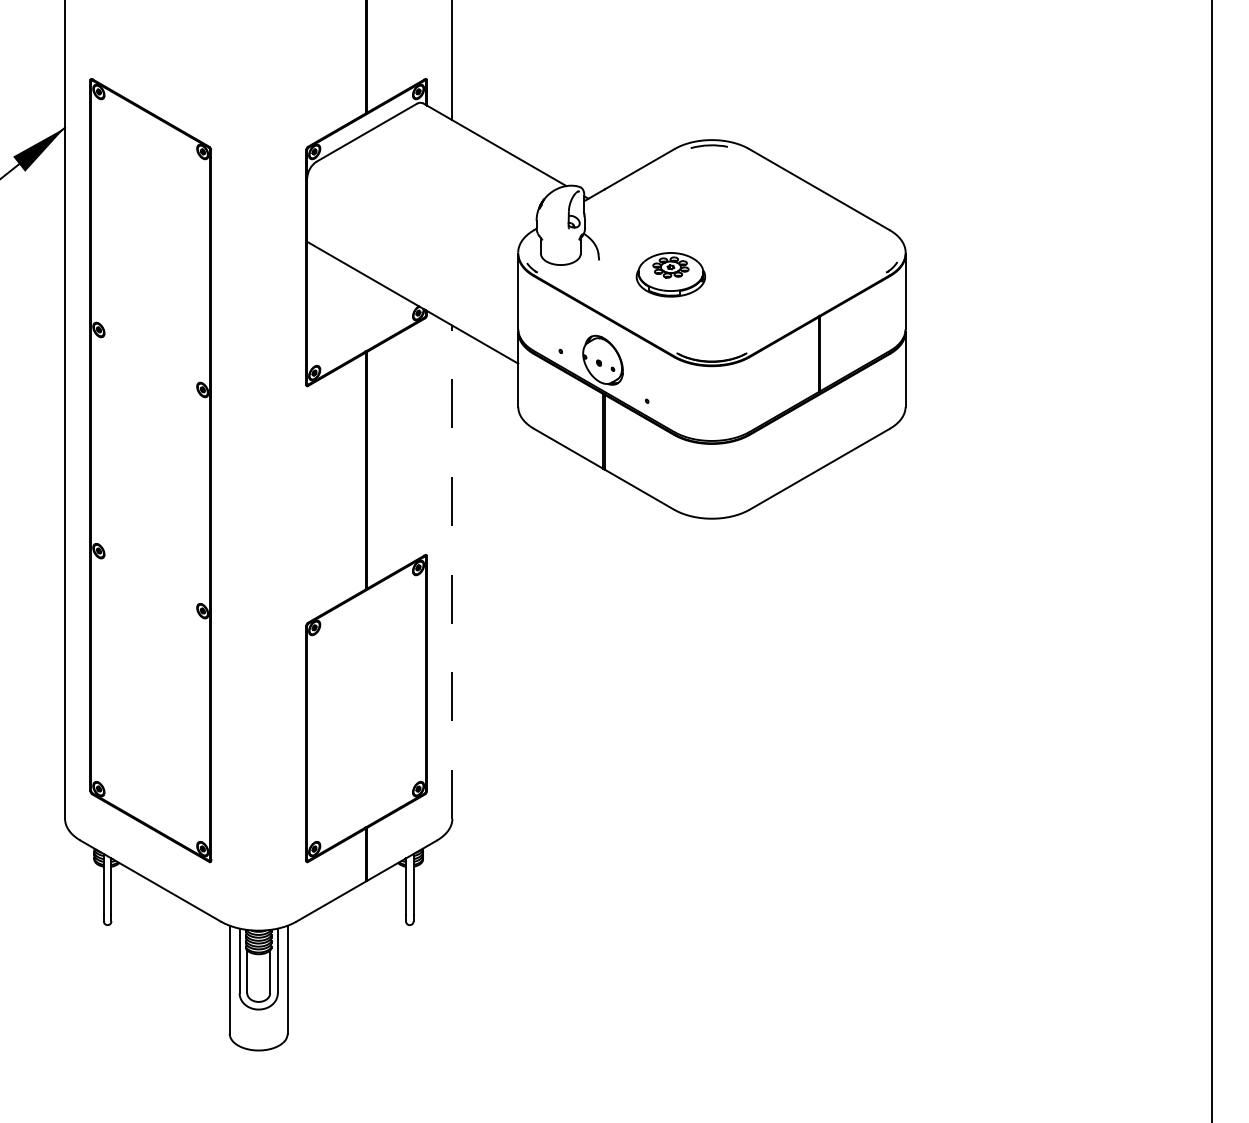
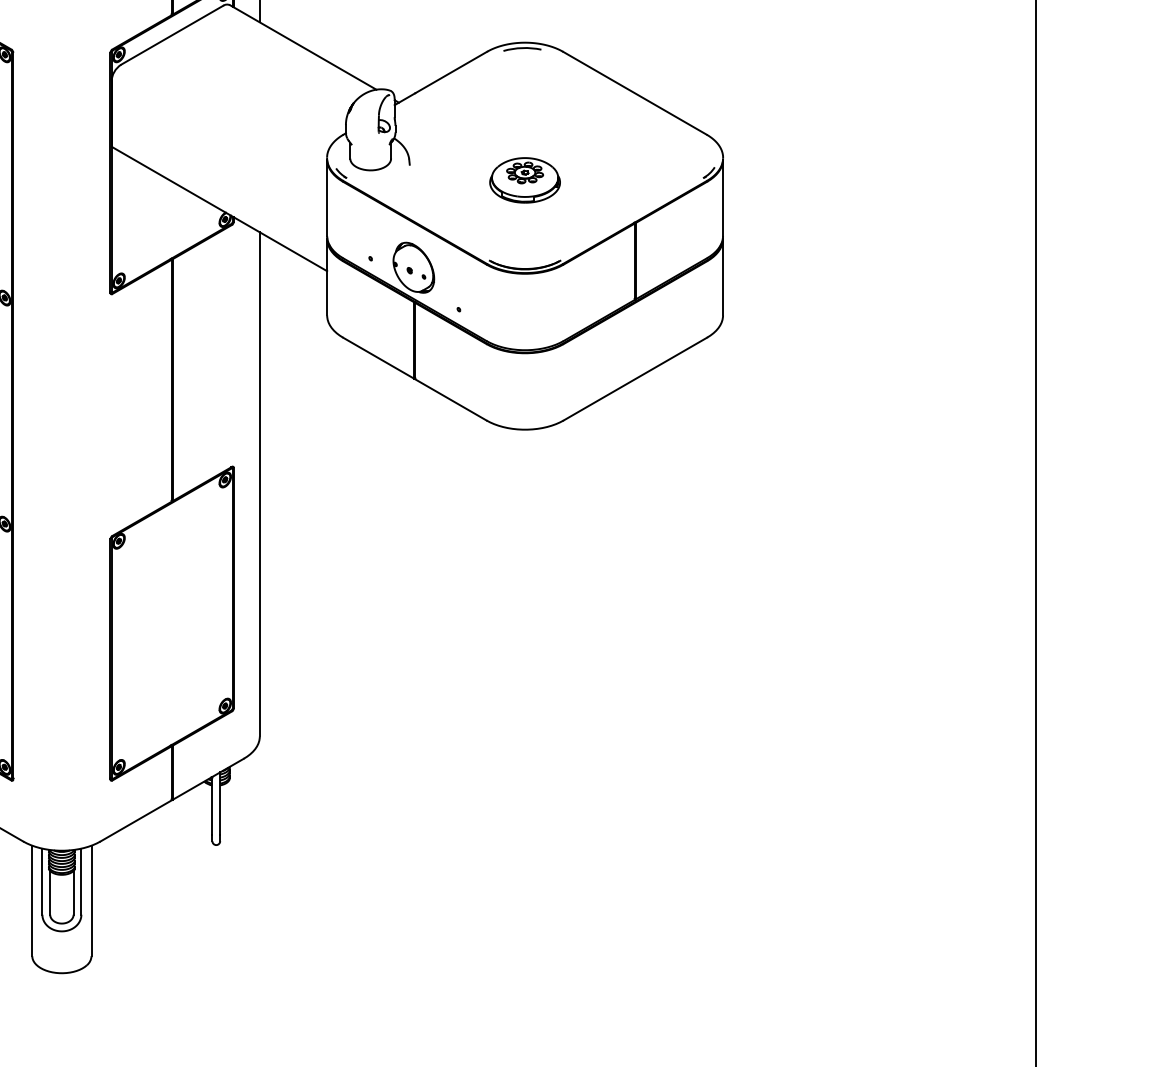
part: (670, 274) -> (524, 180), moved
line: (452, 572) -> (259, 484), dashed -> solid

